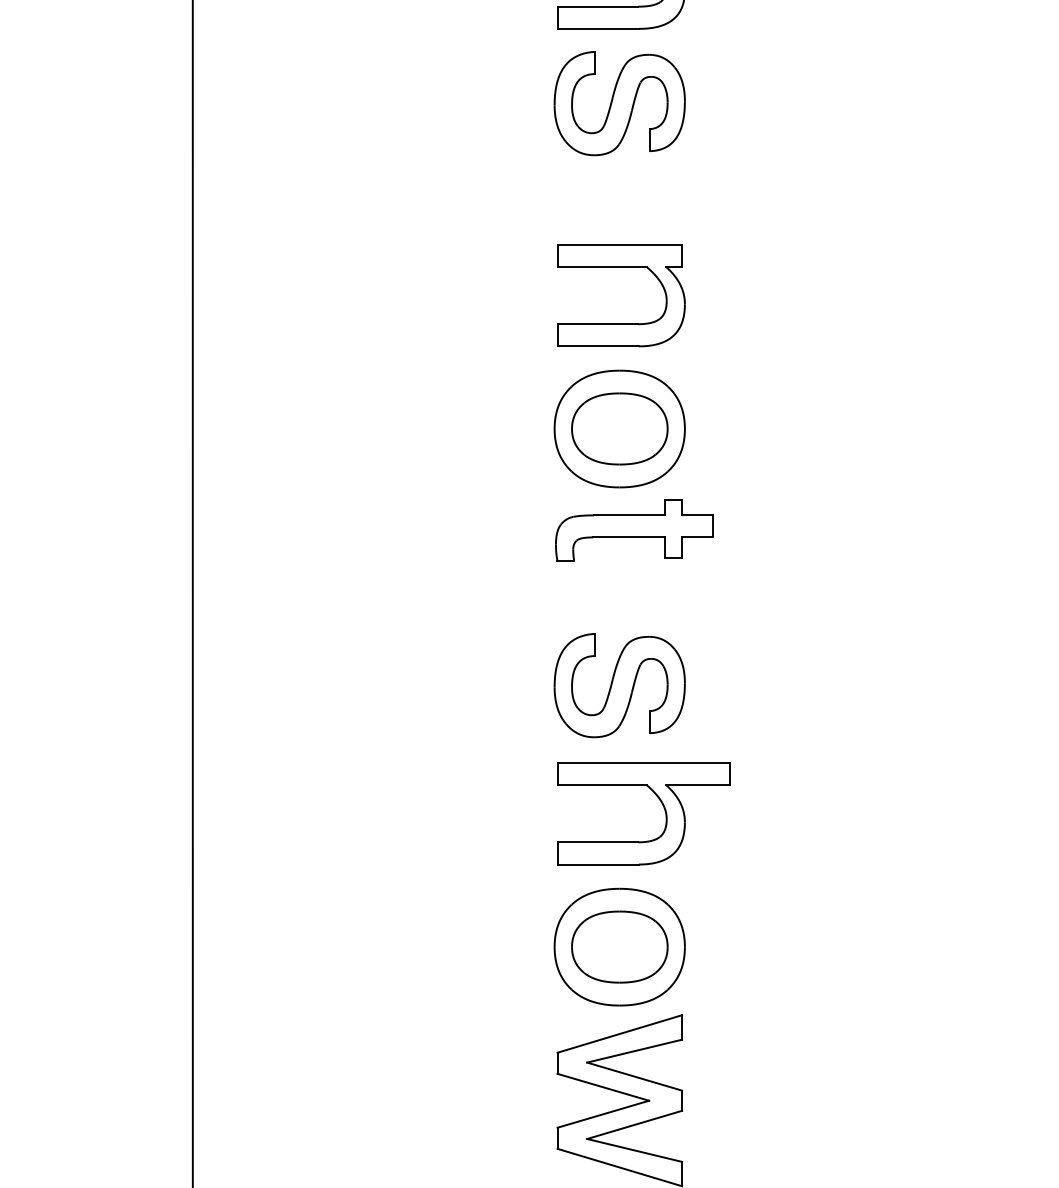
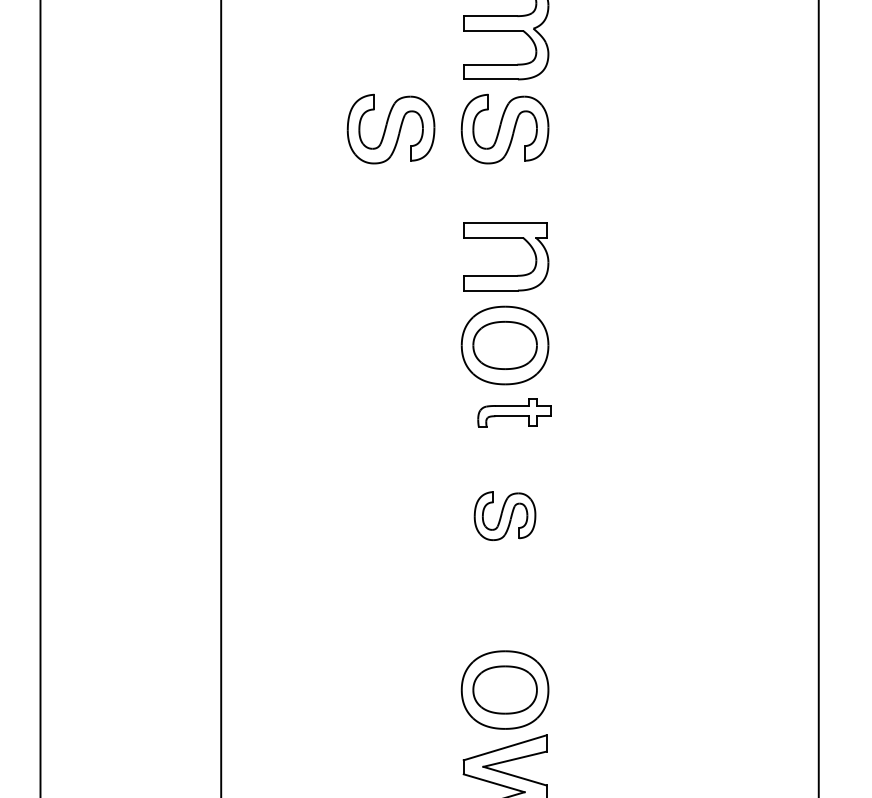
part: (447, 102) -> (390, 128), added
part: (633, 529) -> (514, 412), size x0.7
part: (618, 684) -> (504, 515), size x0.7
part: (659, 801) -> (531, 593), removed

